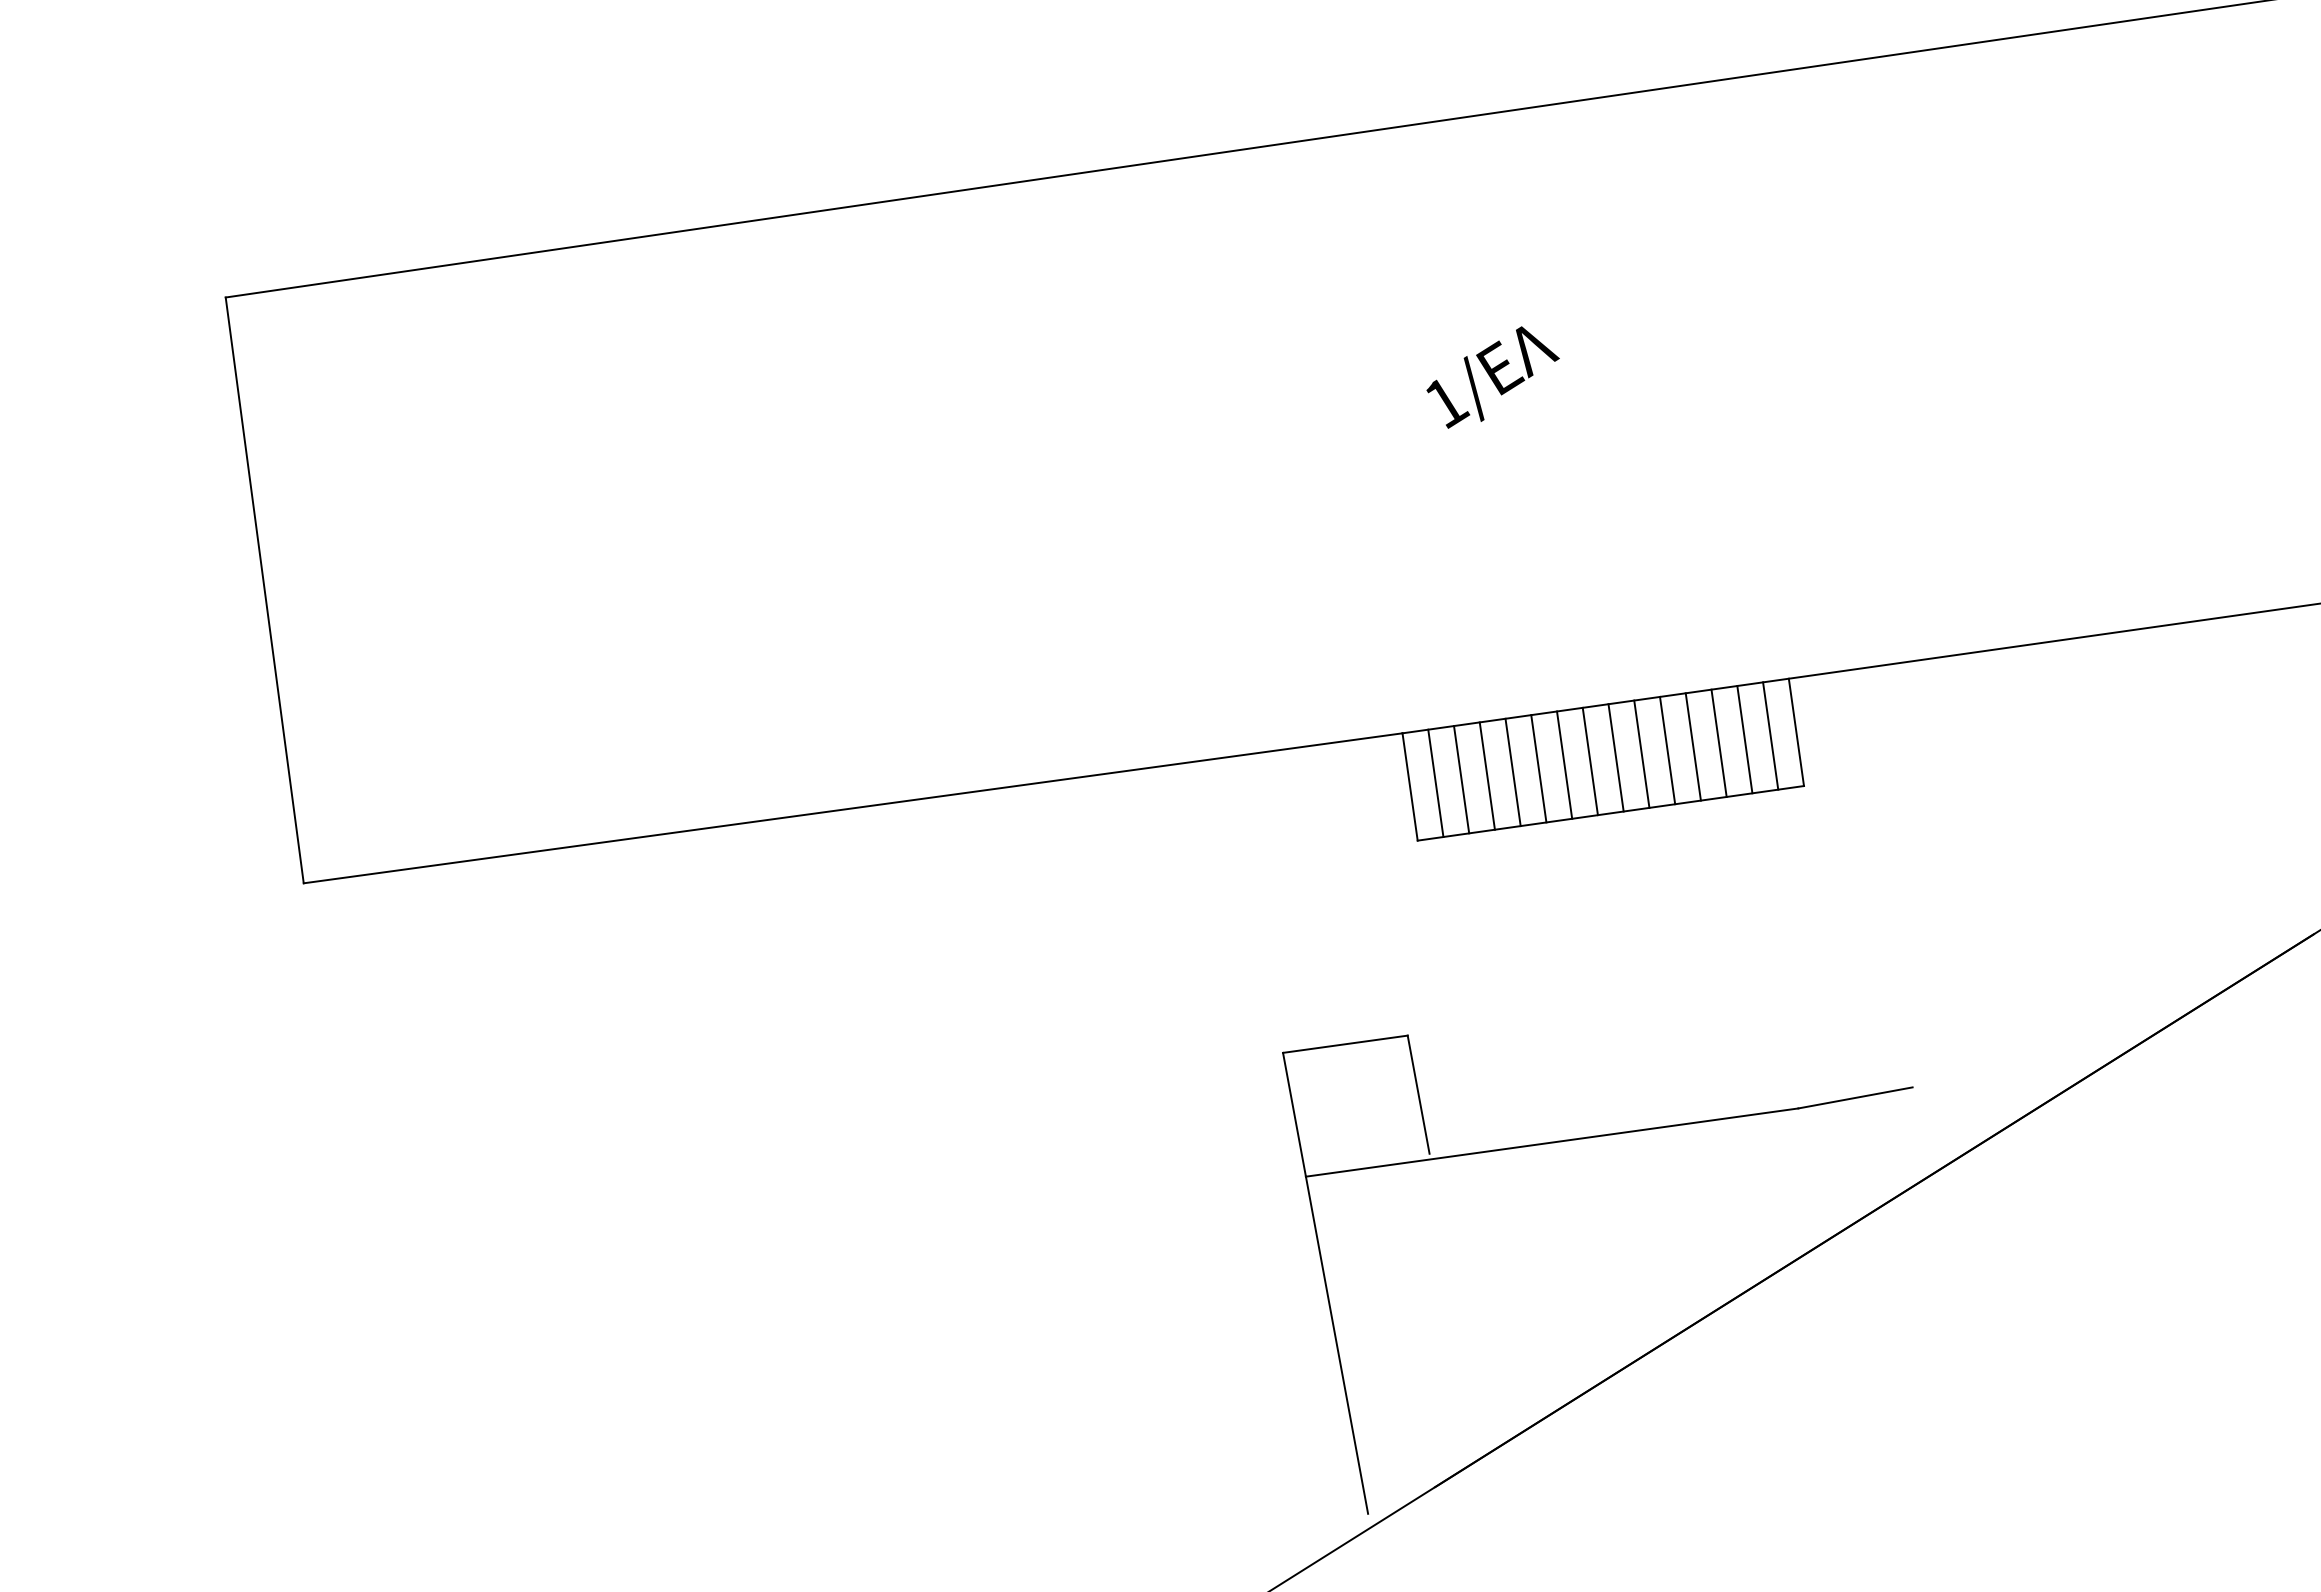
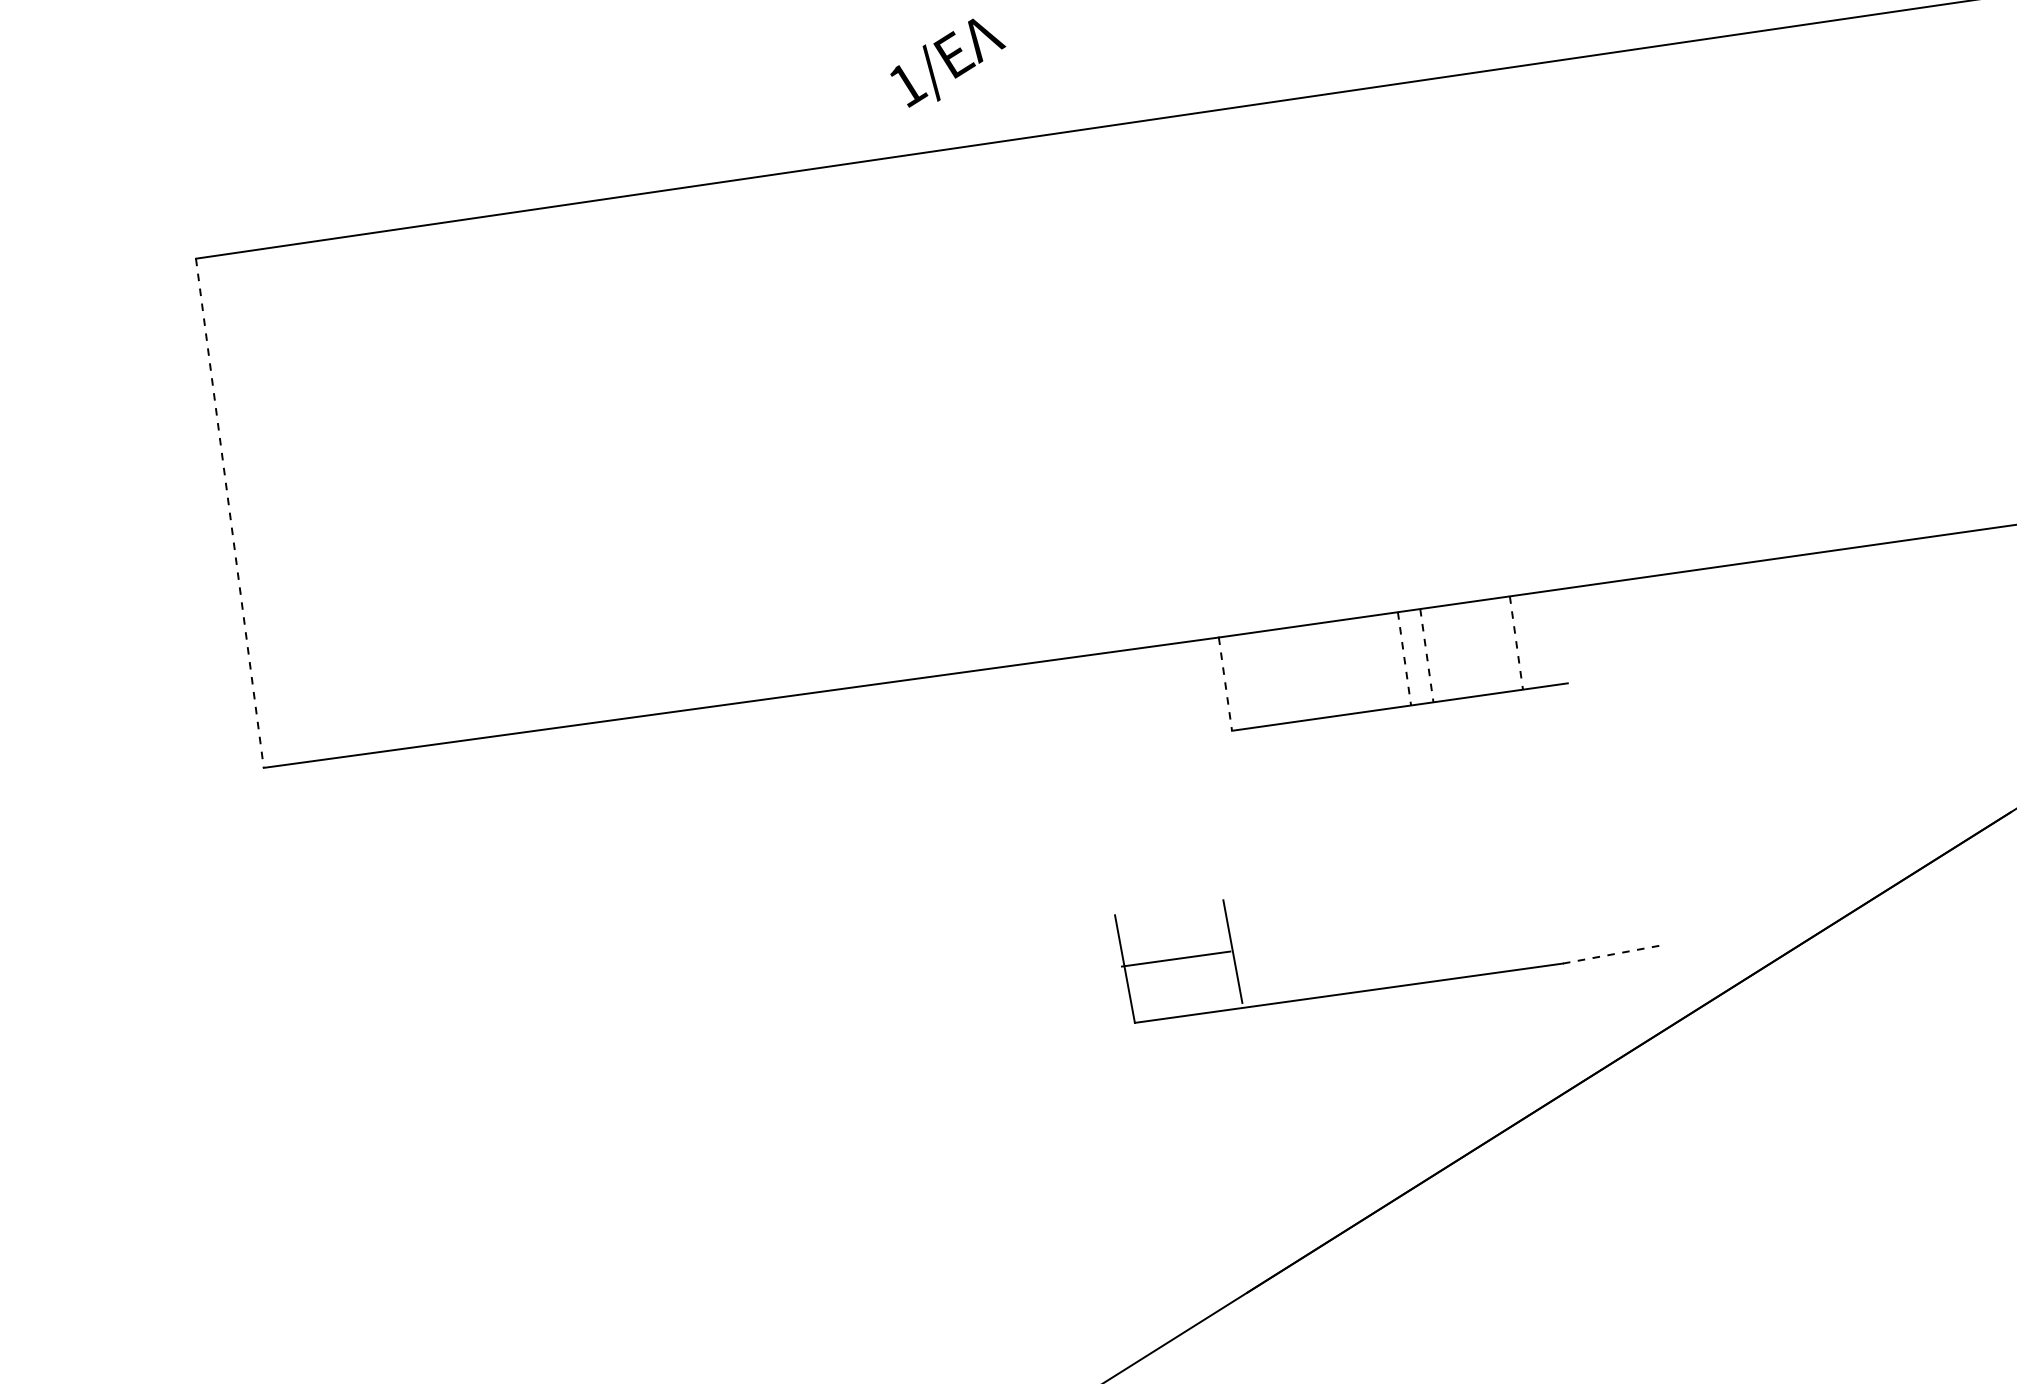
text: (1492, 377) -> (947, 63), moved
line: (264, 590) -> (229, 513), solid -> dashed
line: (1796, 732) -> (1561, 636), removed
line: (1770, 735) -> (1538, 639), removed
line: (1744, 740) -> (1516, 643), solid -> dashed
line: (1718, 742) -> (1493, 645), removed
line: (1692, 746) -> (1470, 648), removed
line: (1667, 750) -> (1449, 652), removed
line: (1641, 754) -> (1426, 655), solid -> dashed
line: (1616, 758) -> (1404, 659), solid -> dashed
line: (1589, 761) -> (1381, 662), removed
line: (1564, 764) -> (1359, 664), removed
line: (1538, 768) -> (1337, 668), removed
line: (1512, 772) -> (1314, 671), removed
line: (1486, 775) -> (1291, 674), removed
line: (1461, 779) -> (1270, 677), removed
line: (1435, 783) -> (1247, 681), removed
line: (1410, 787) -> (1225, 684), solid -> dashed
line: (1345, 1043) -> (1176, 958), moved
line: (1855, 1097) -> (1612, 954), solid -> dashed
line: (1336, 1344) -> (1161, 1168), removed

